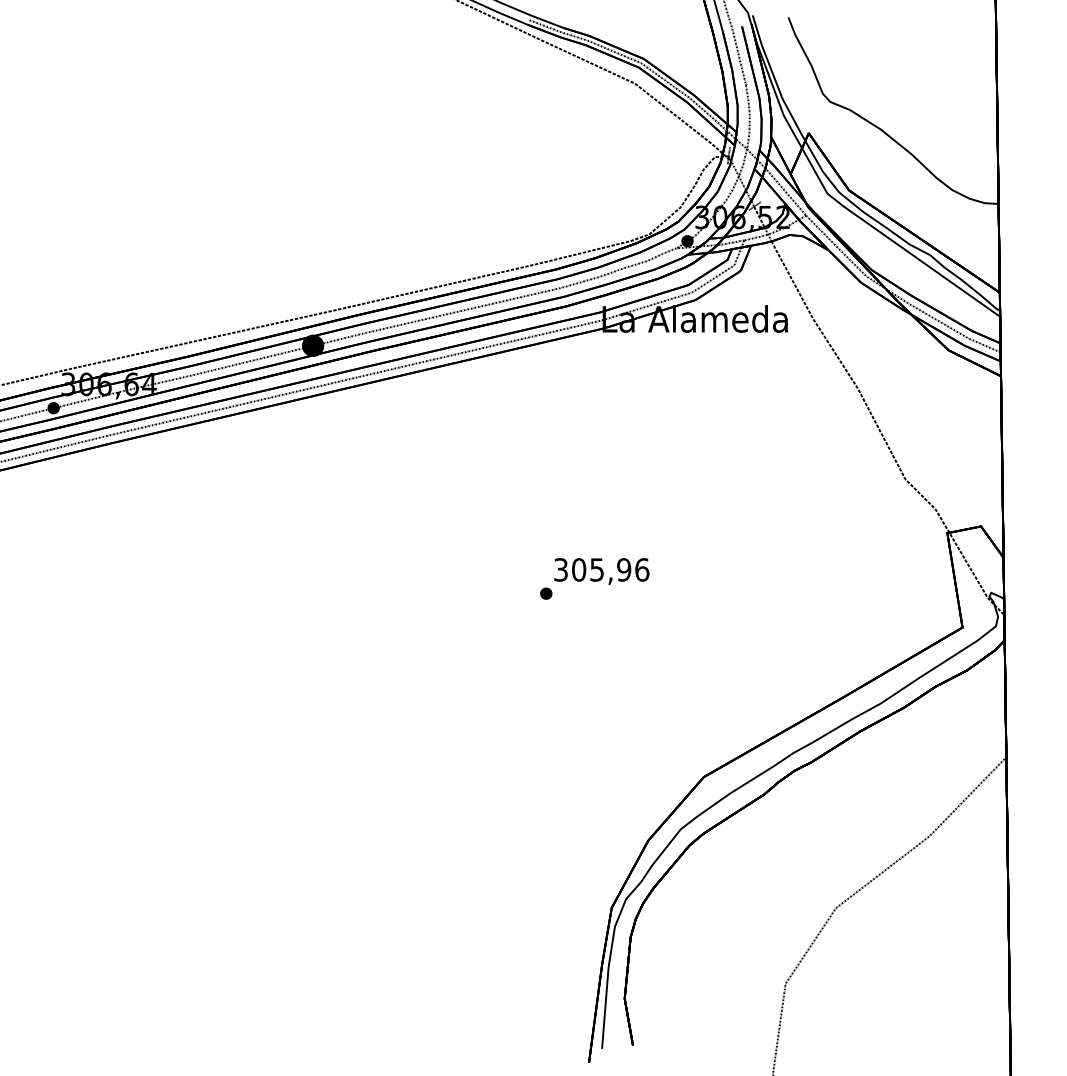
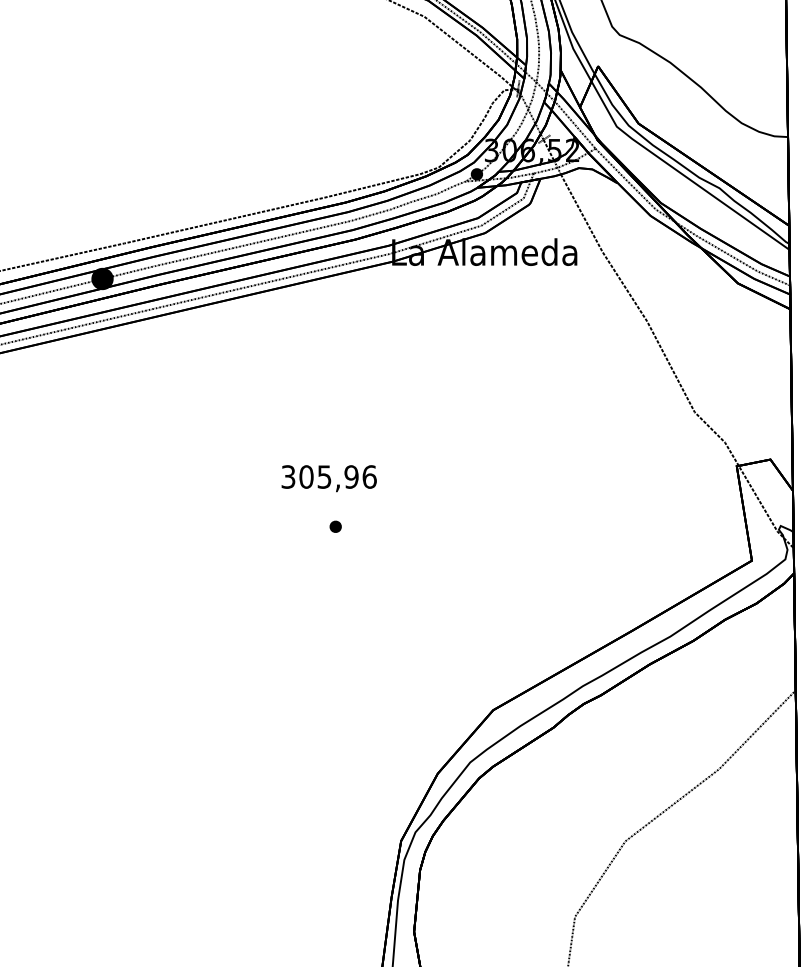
text: (601, 571) -> (328, 478), moved

